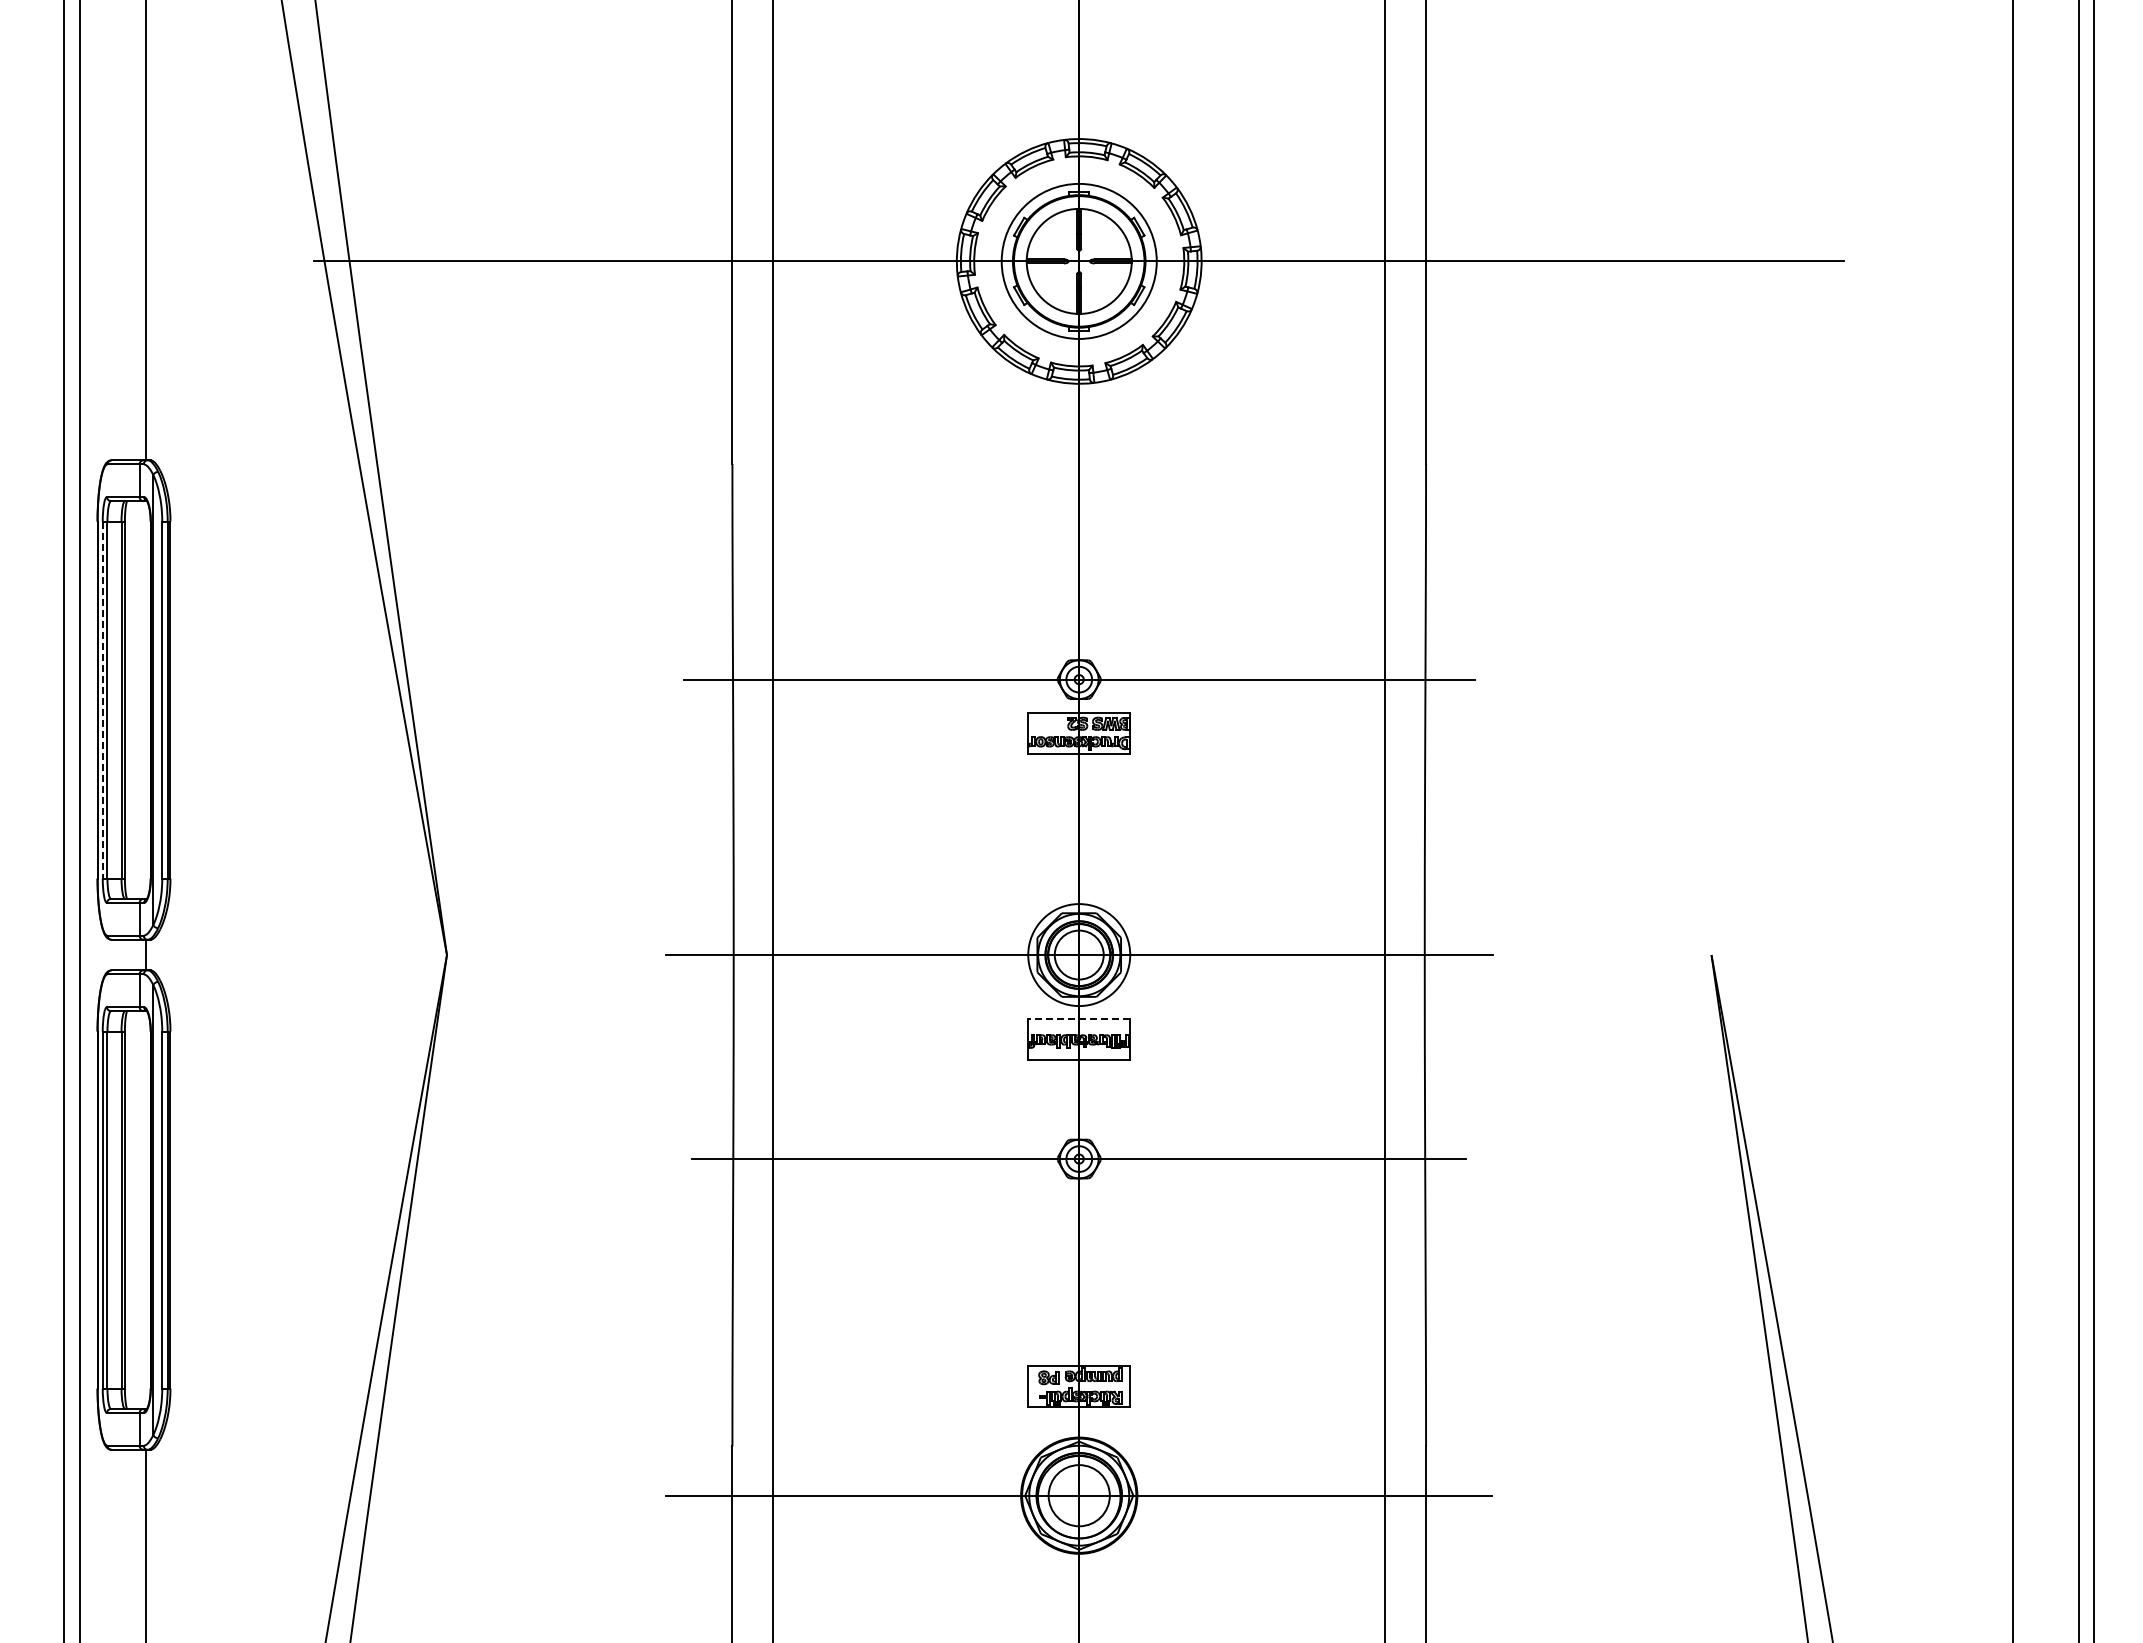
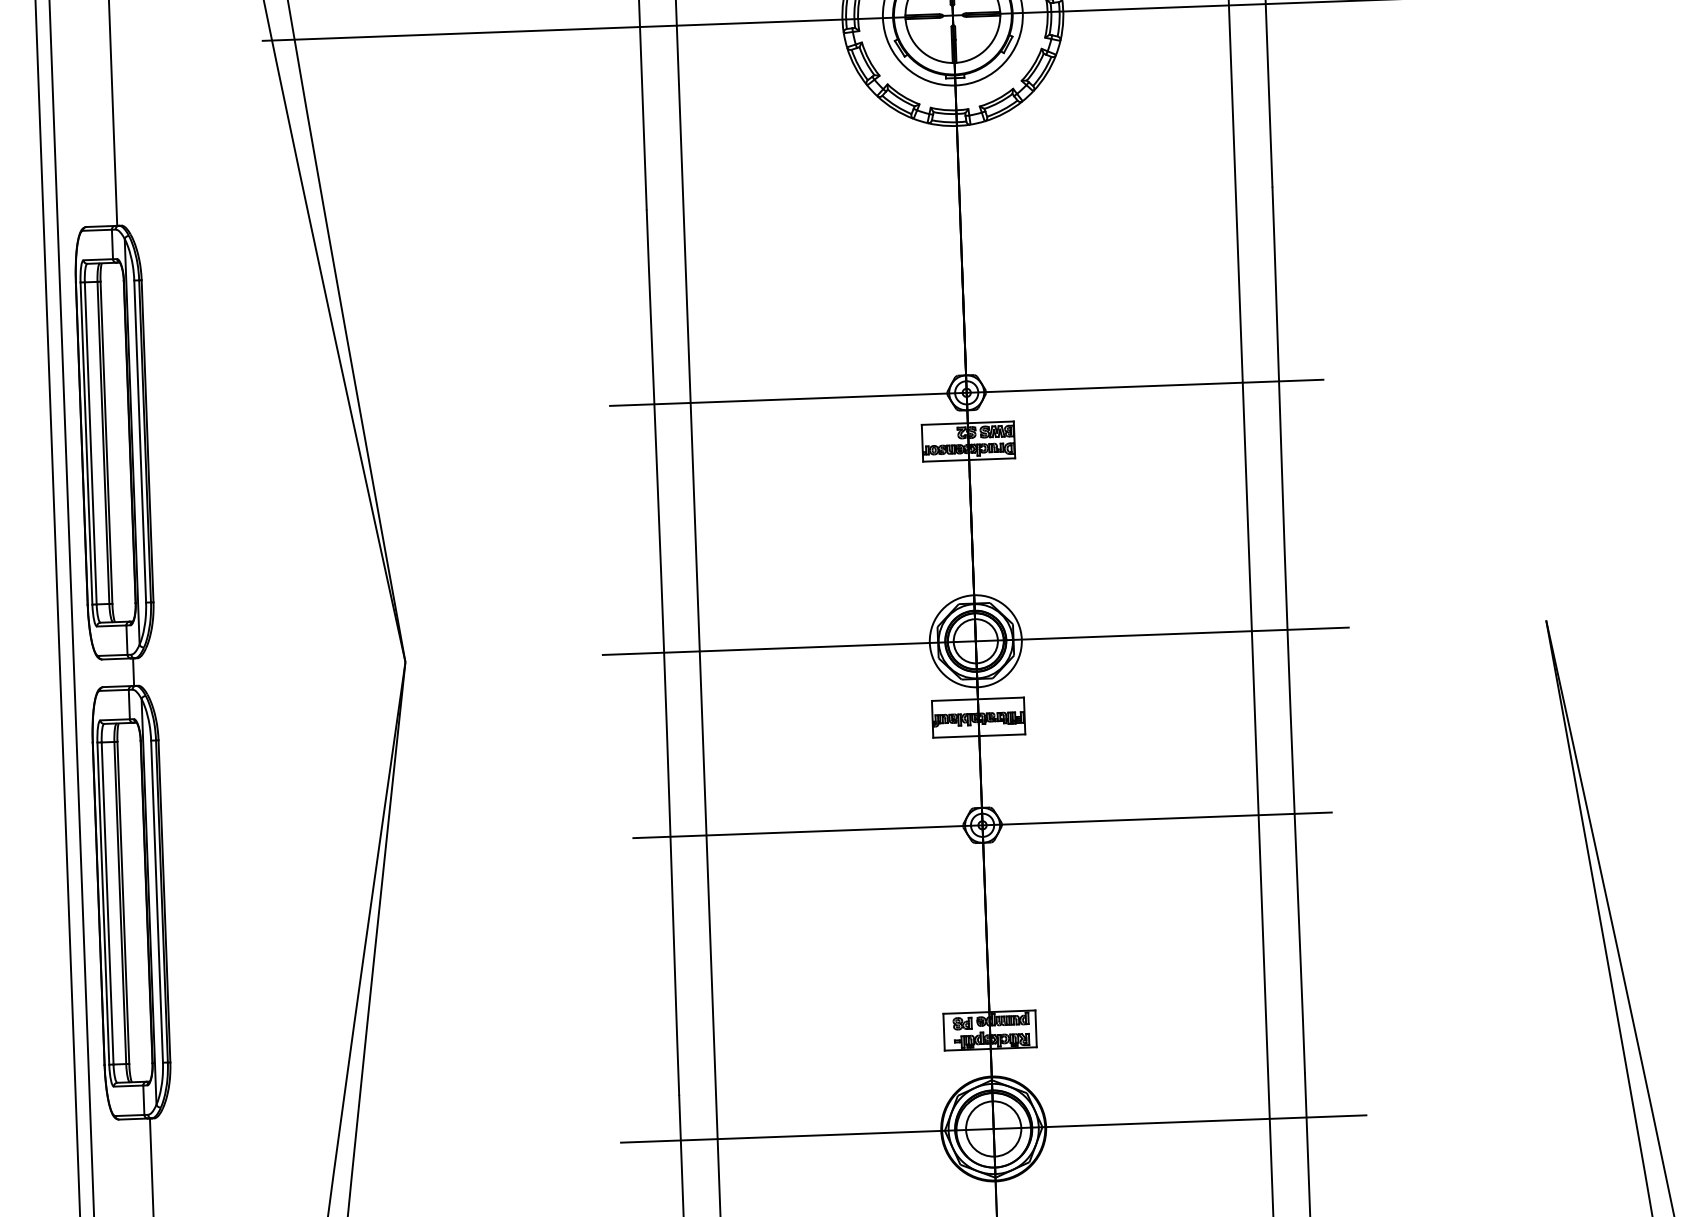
line: (102, 700) -> (86, 443), dashed -> solid
line: (1078, 1019) -> (977, 699), dashed -> solid

